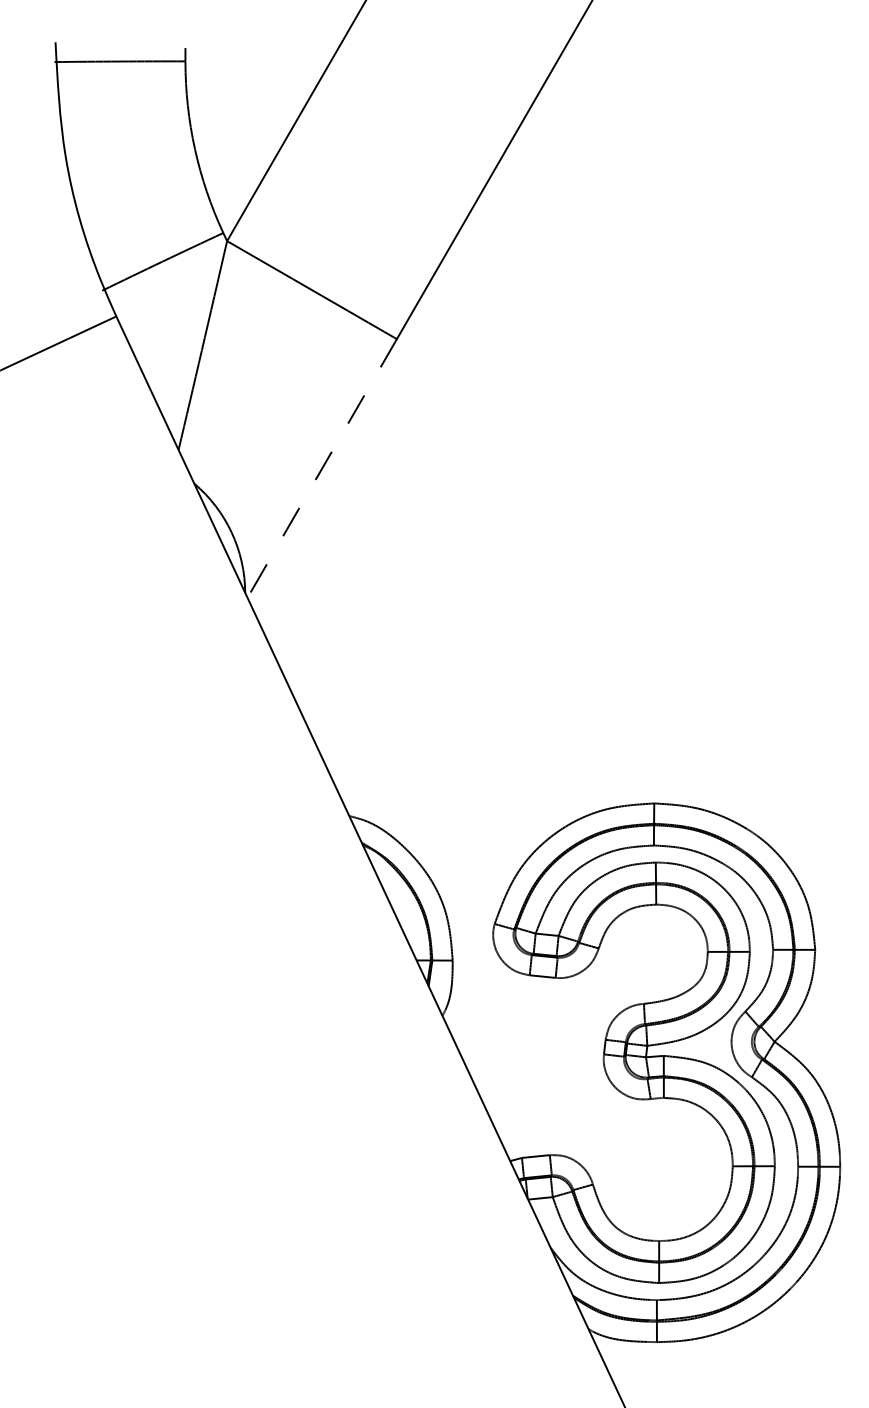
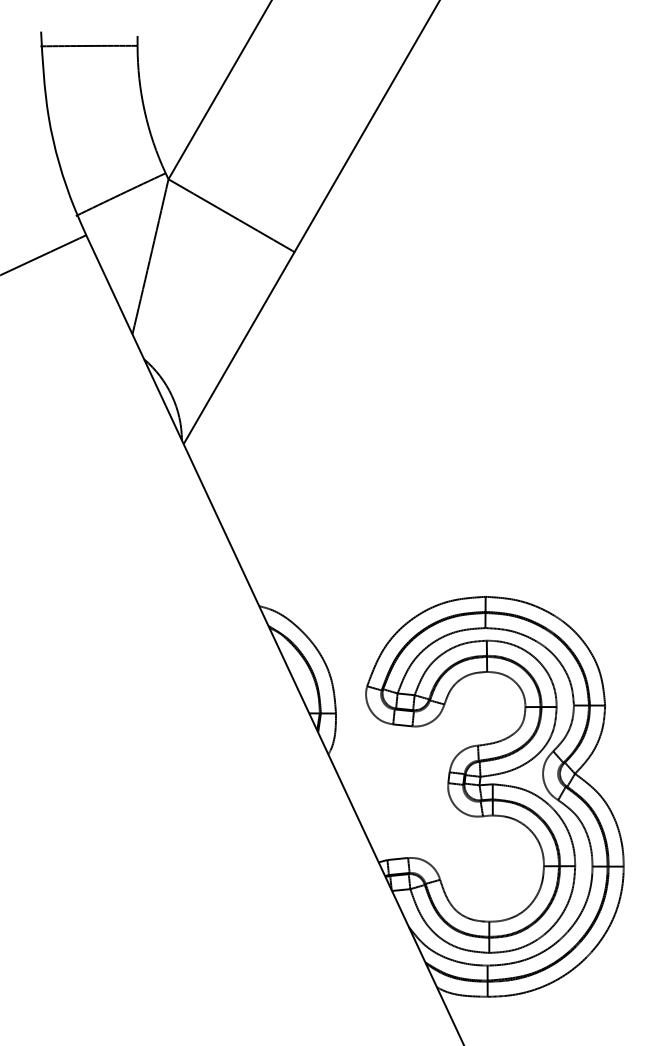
line: (322, 468) -> (239, 348), dashed -> solid

